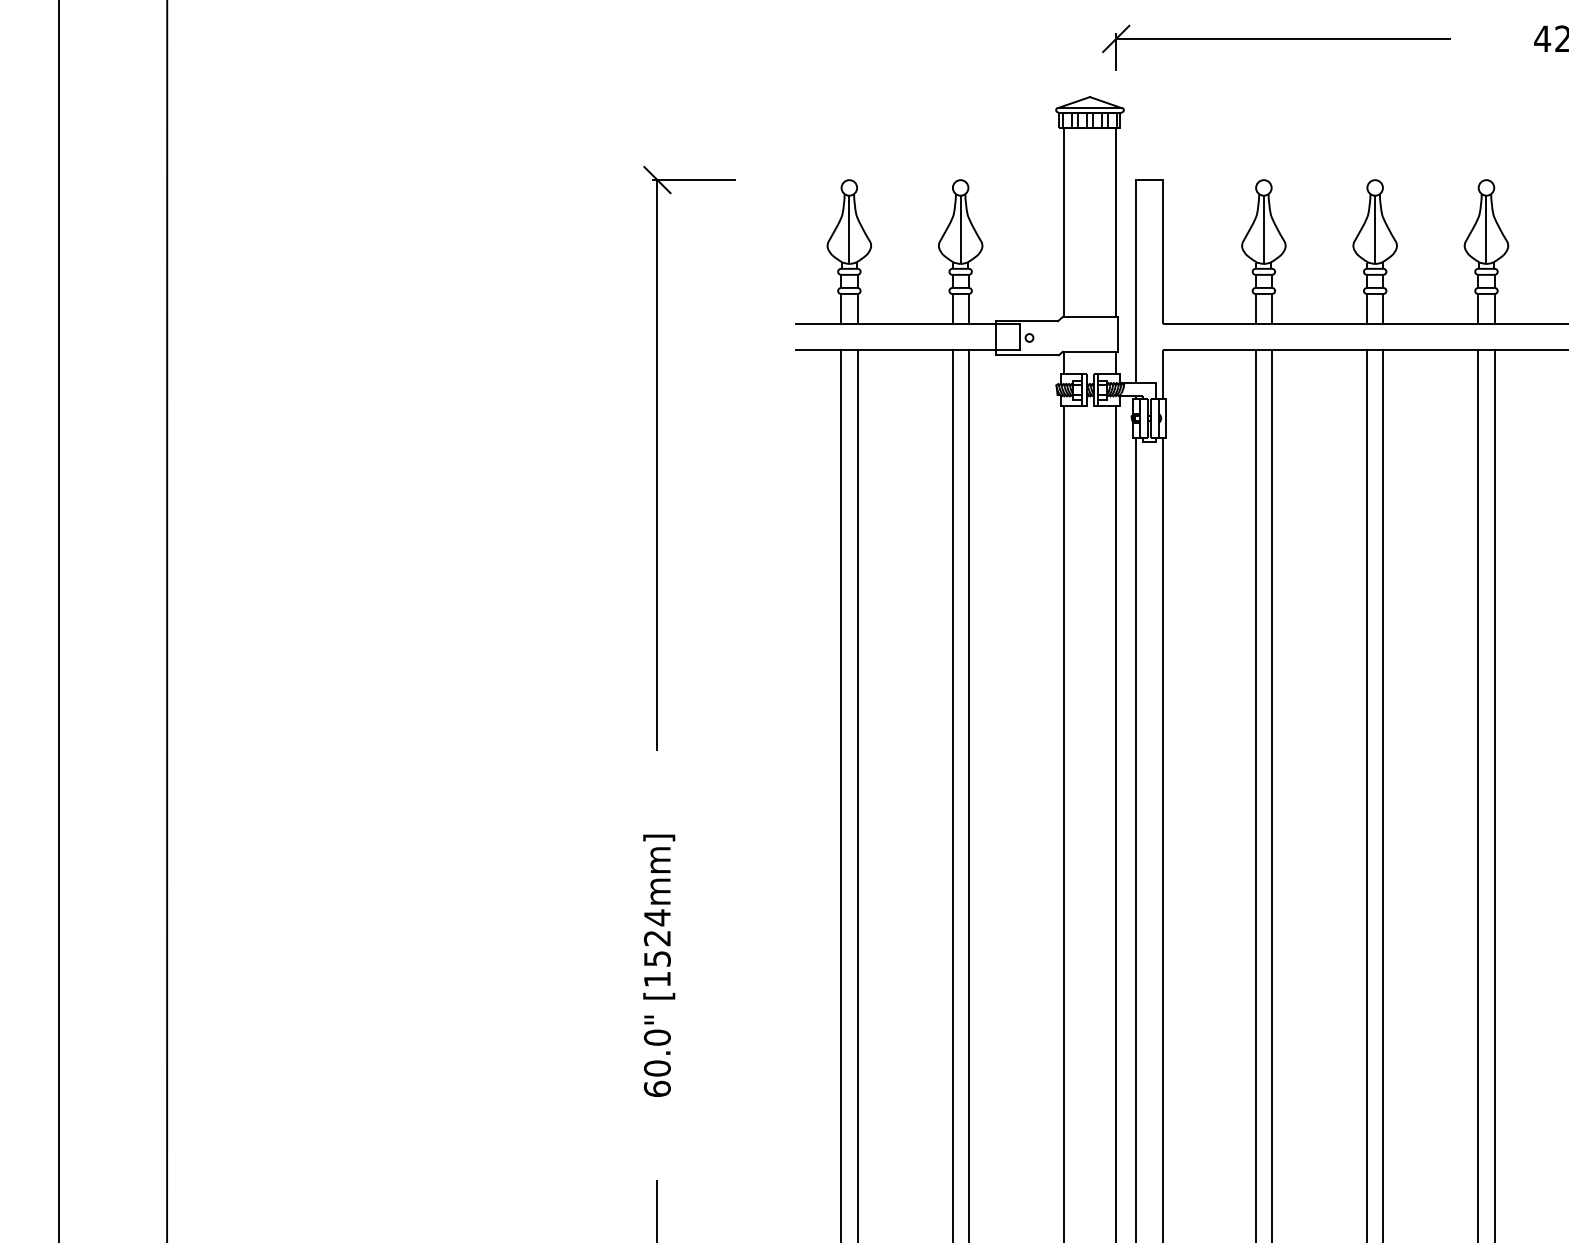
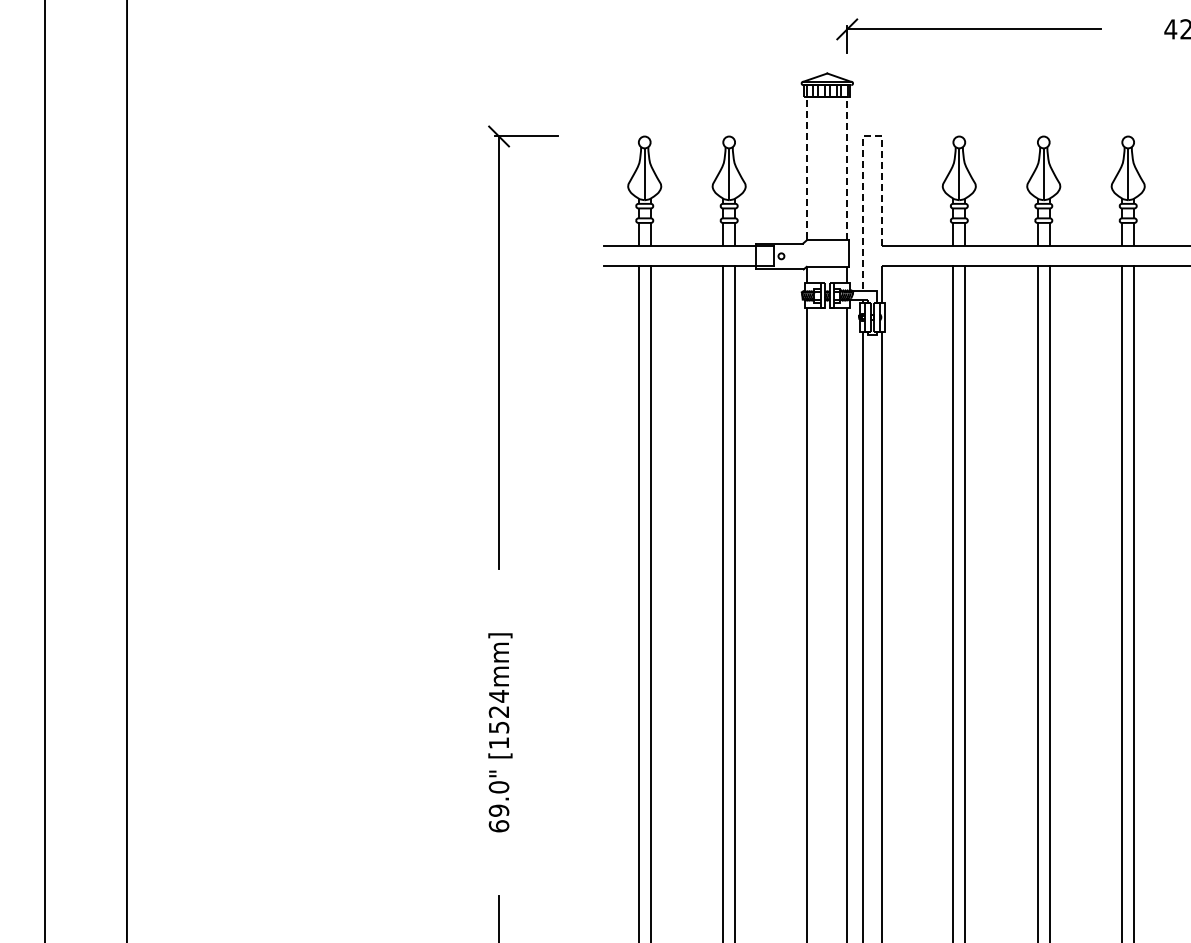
line: (1090, 127) -> (827, 96), solid -> dashed
line: (1136, 195) -> (862, 148), solid -> dashed
text: (658, 1068) -> (499, 810), 60.0" -> 69.0"

